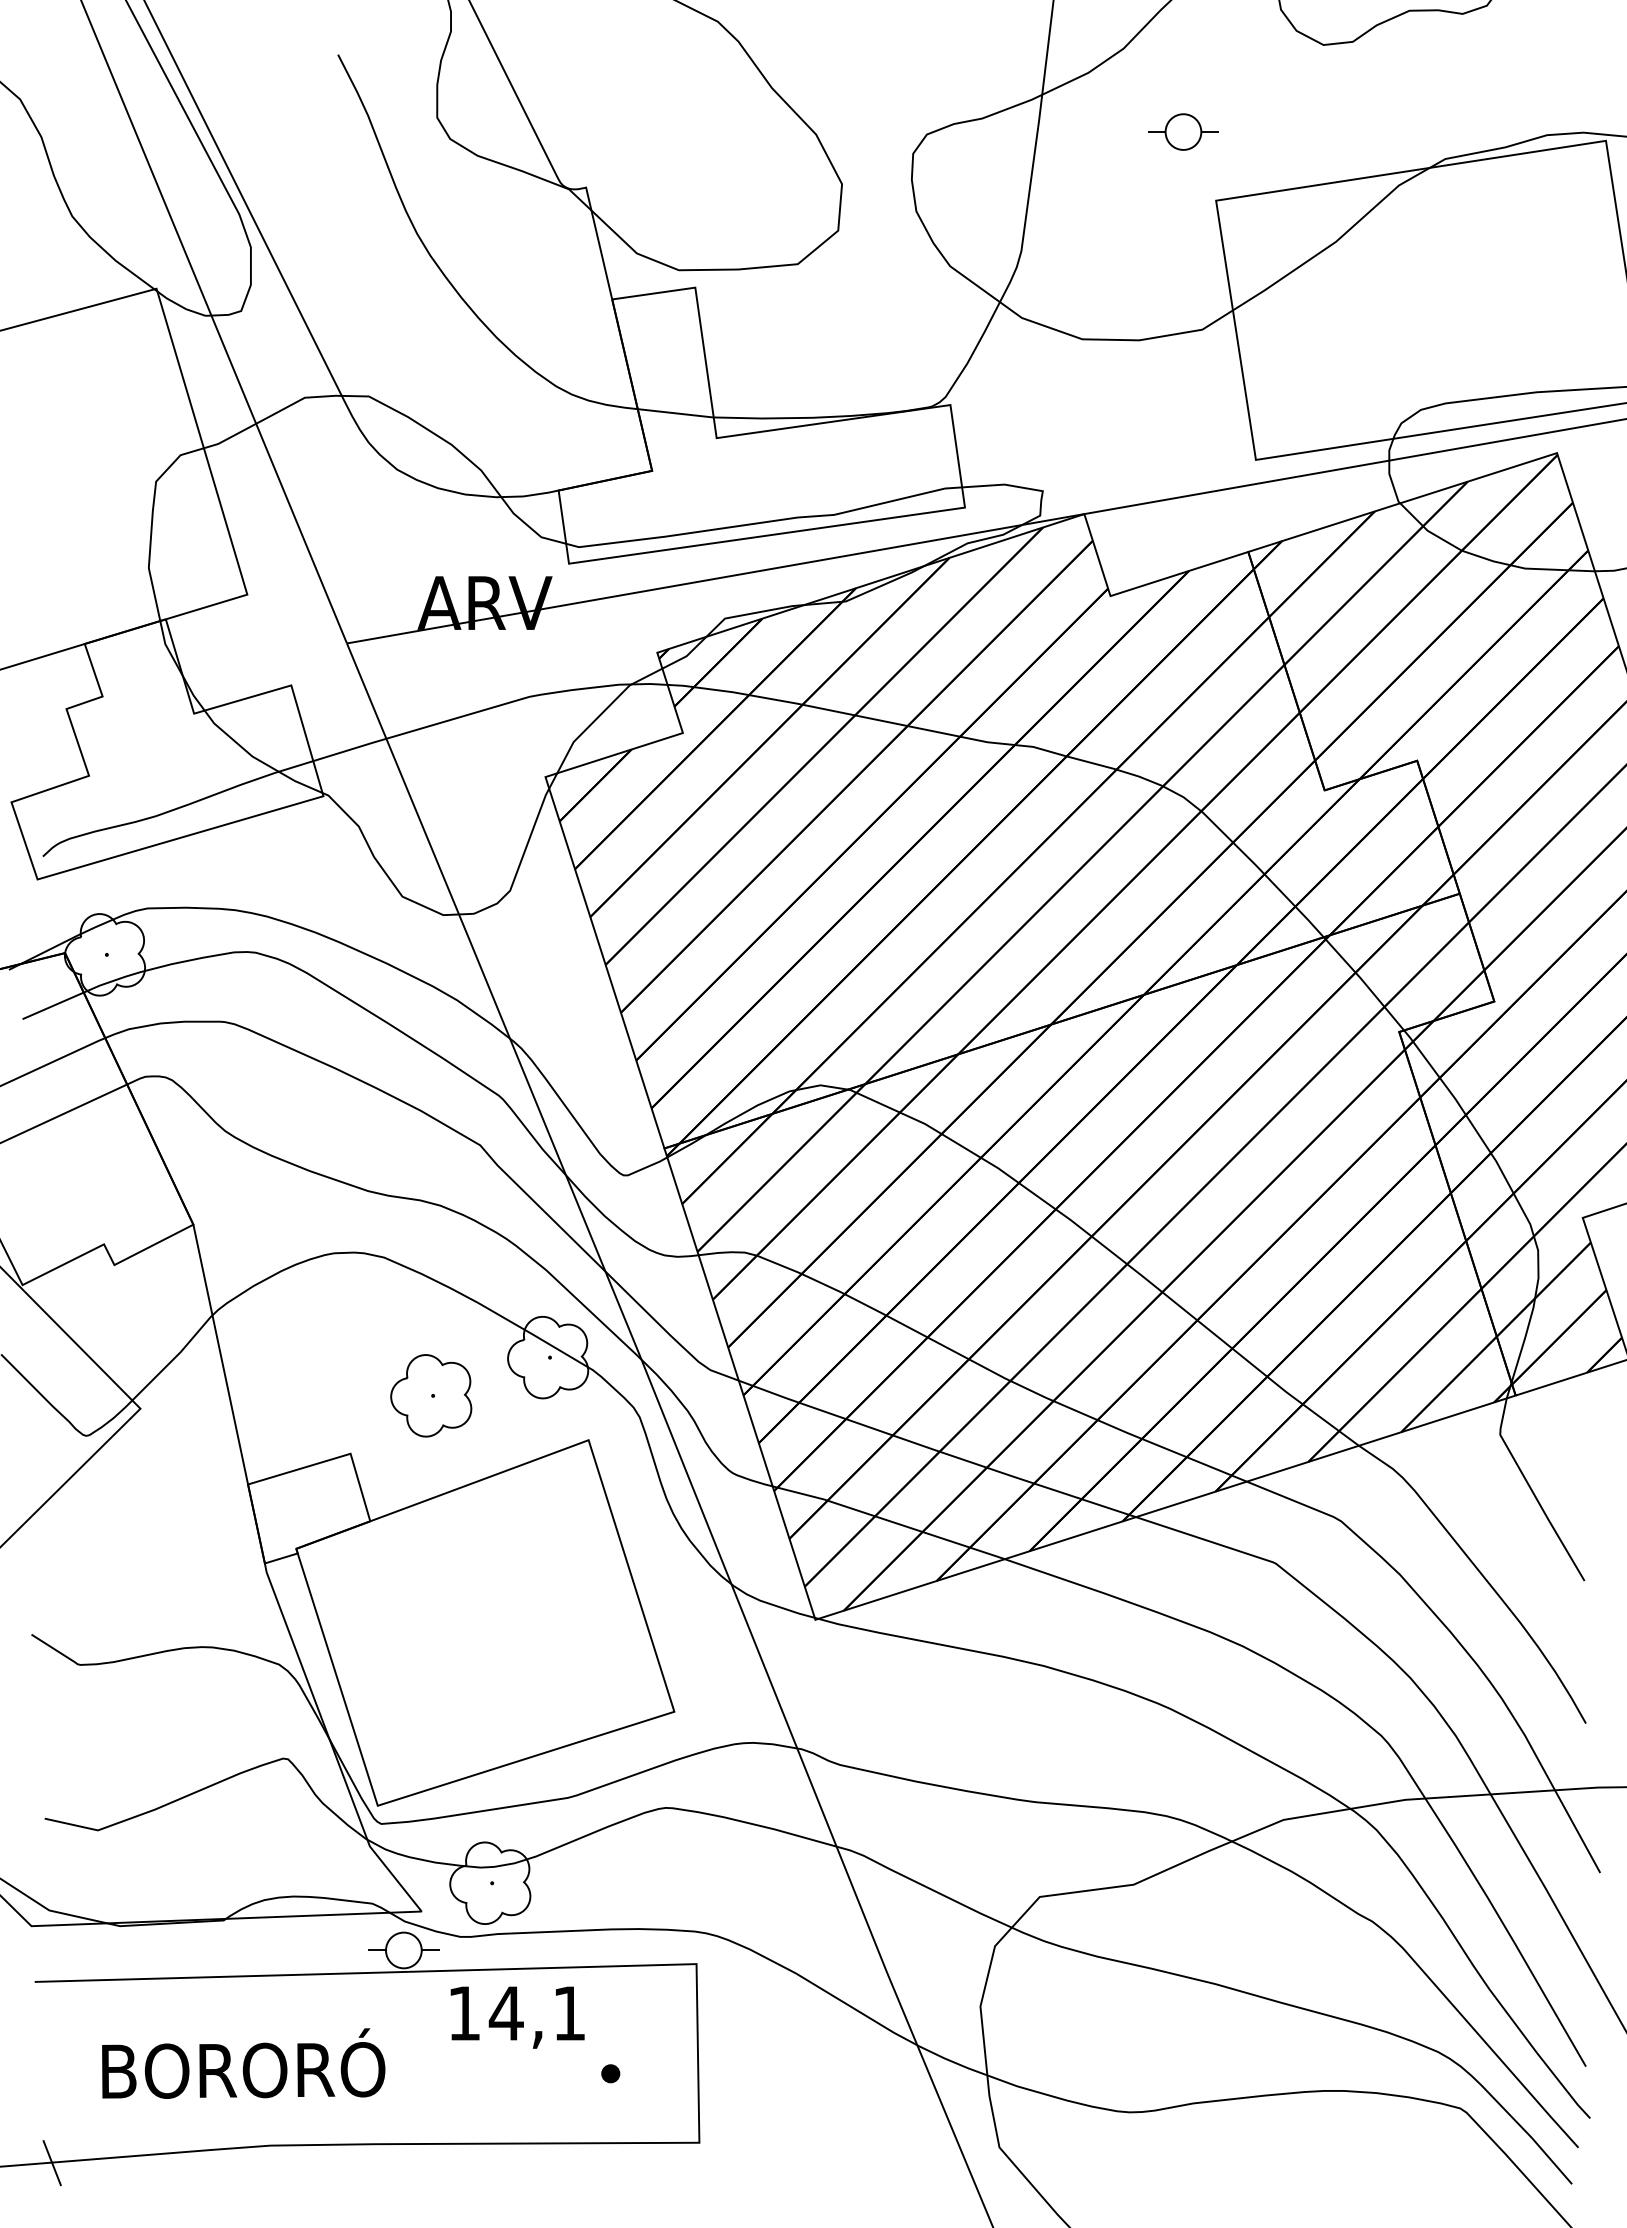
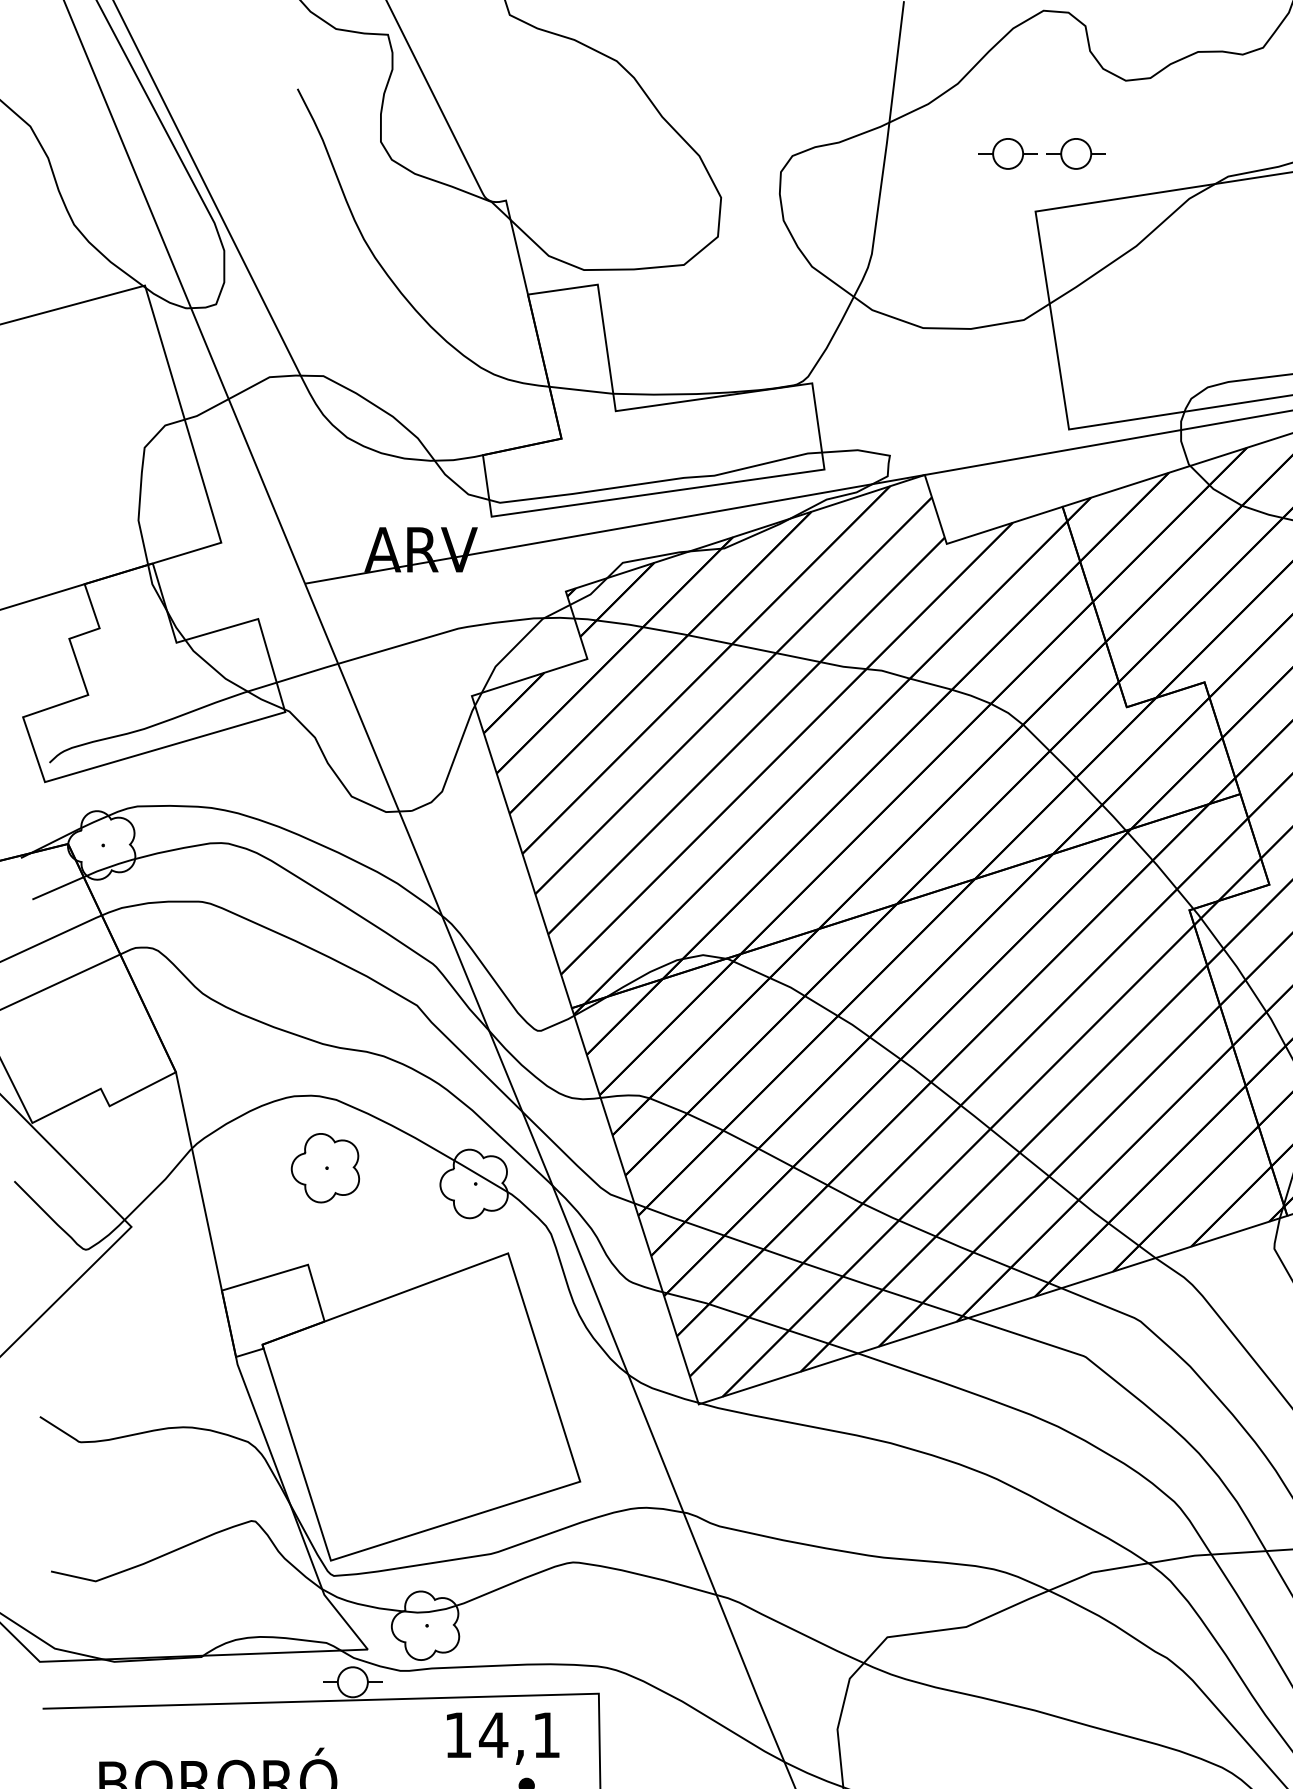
part: (1264, 131) -> (1076, 153), added
part: (431, 1395) -> (325, 1167), moved
text: (517, 2017) -> (503, 1738), moved

